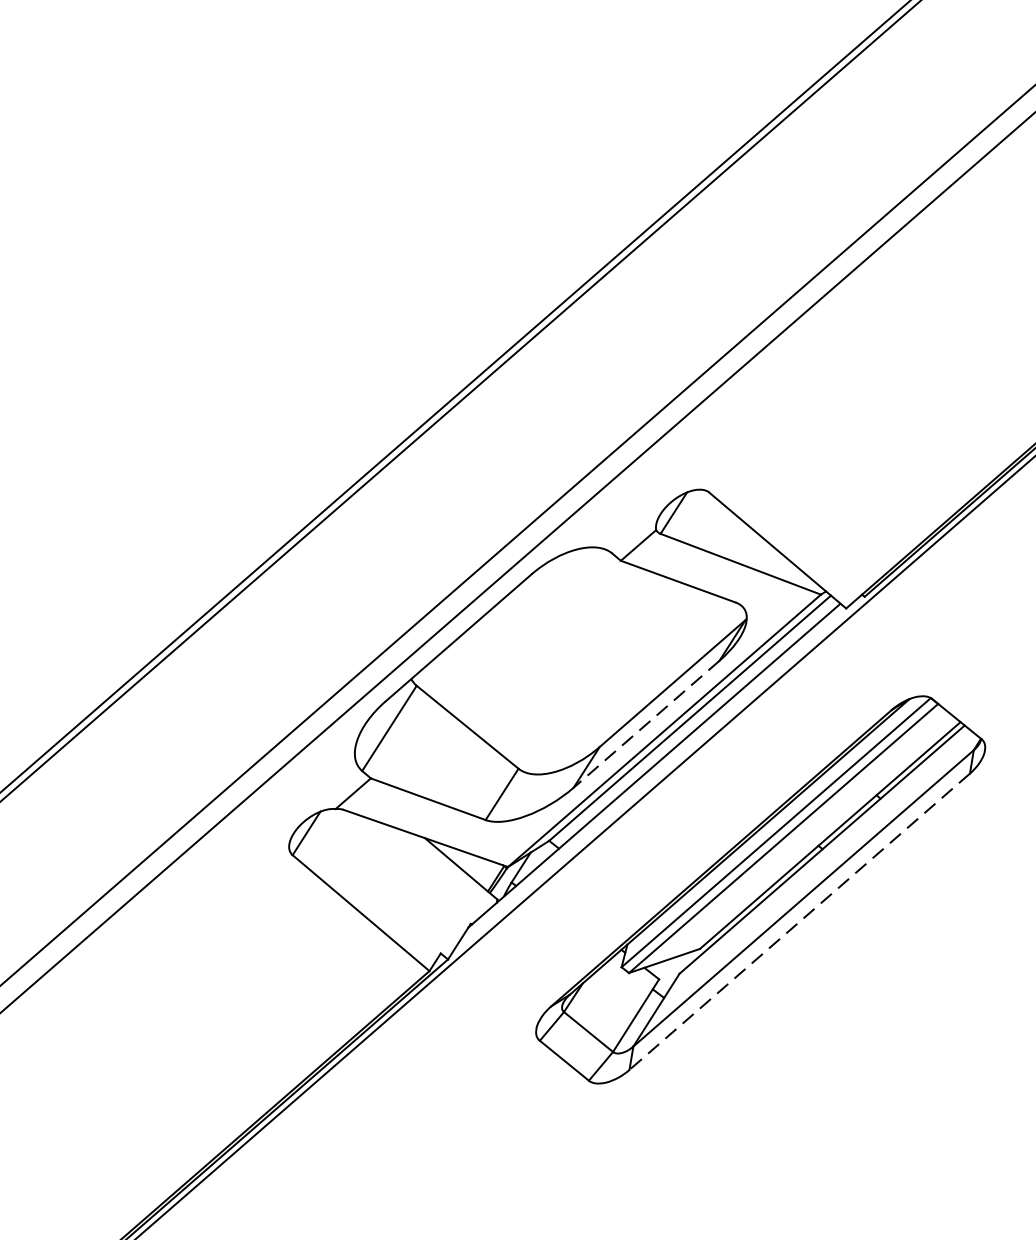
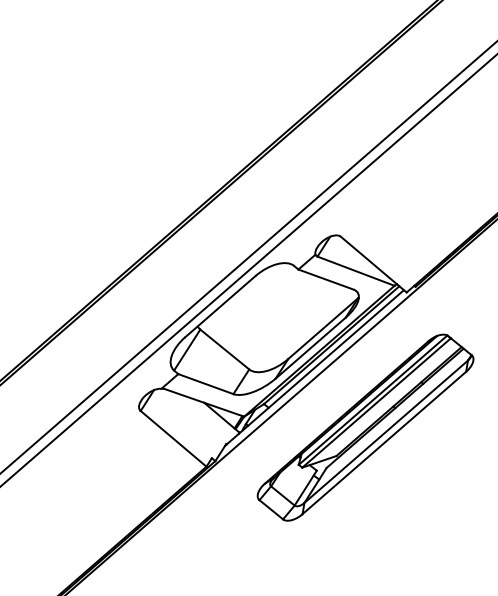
line: (645, 725) -> (310, 348), dashed -> solid
line: (800, 922) -> (384, 443), dashed -> solid

